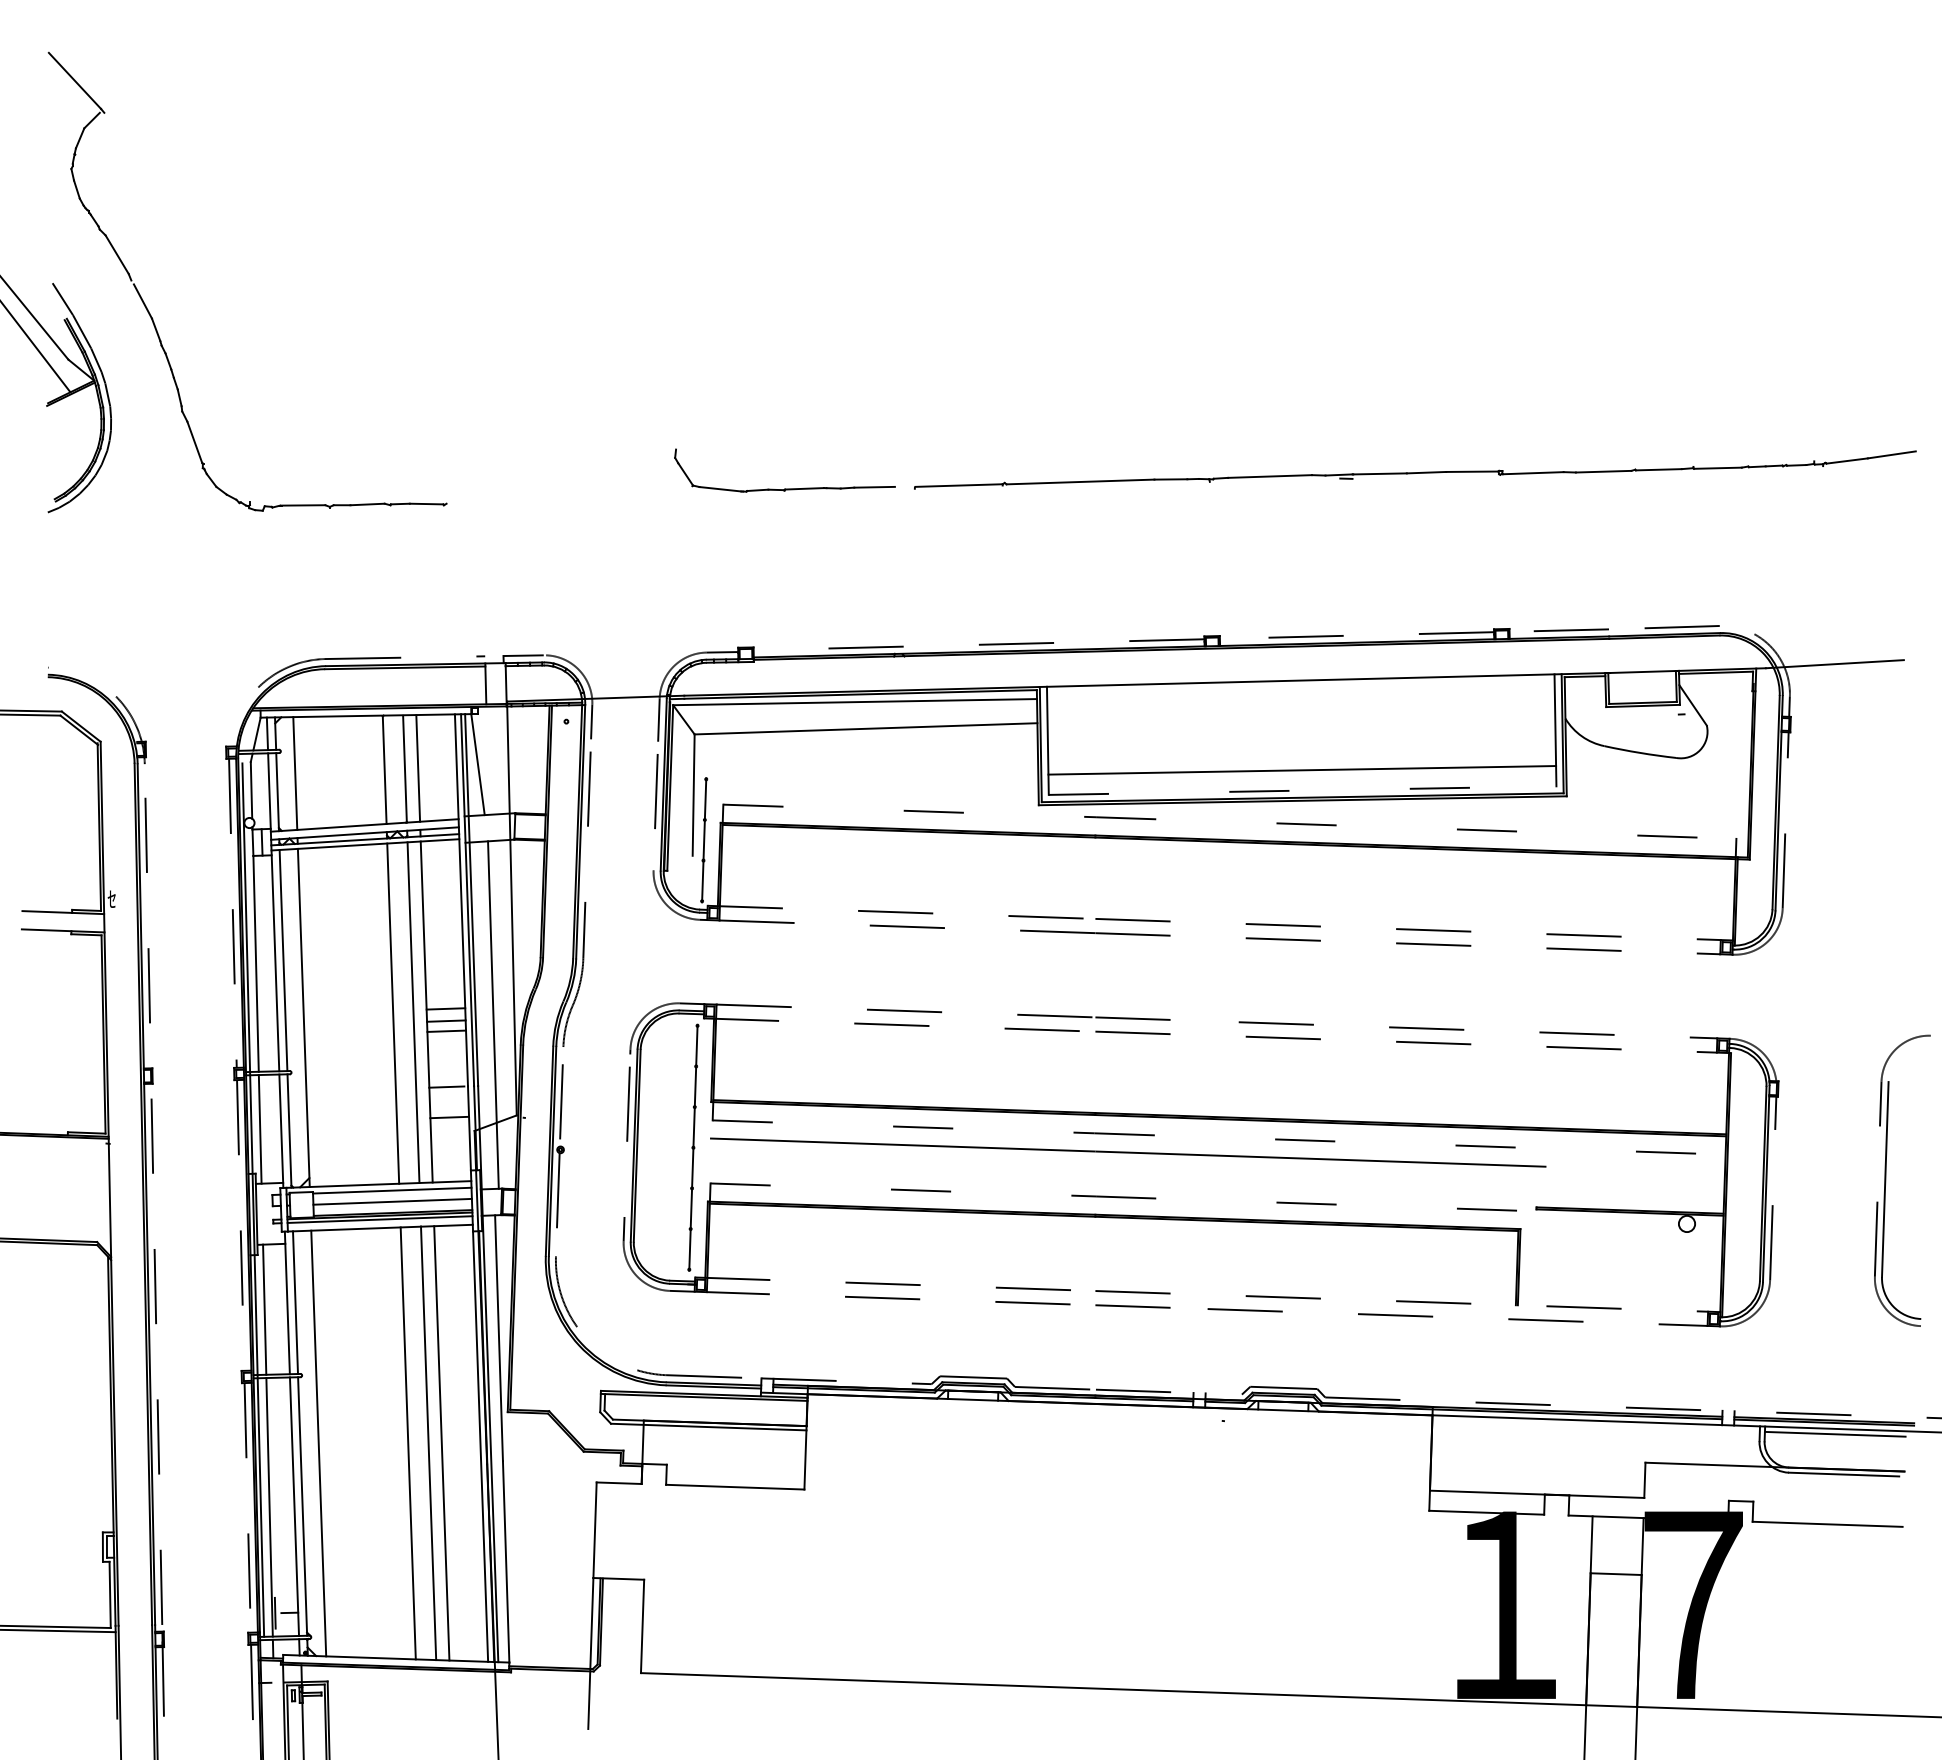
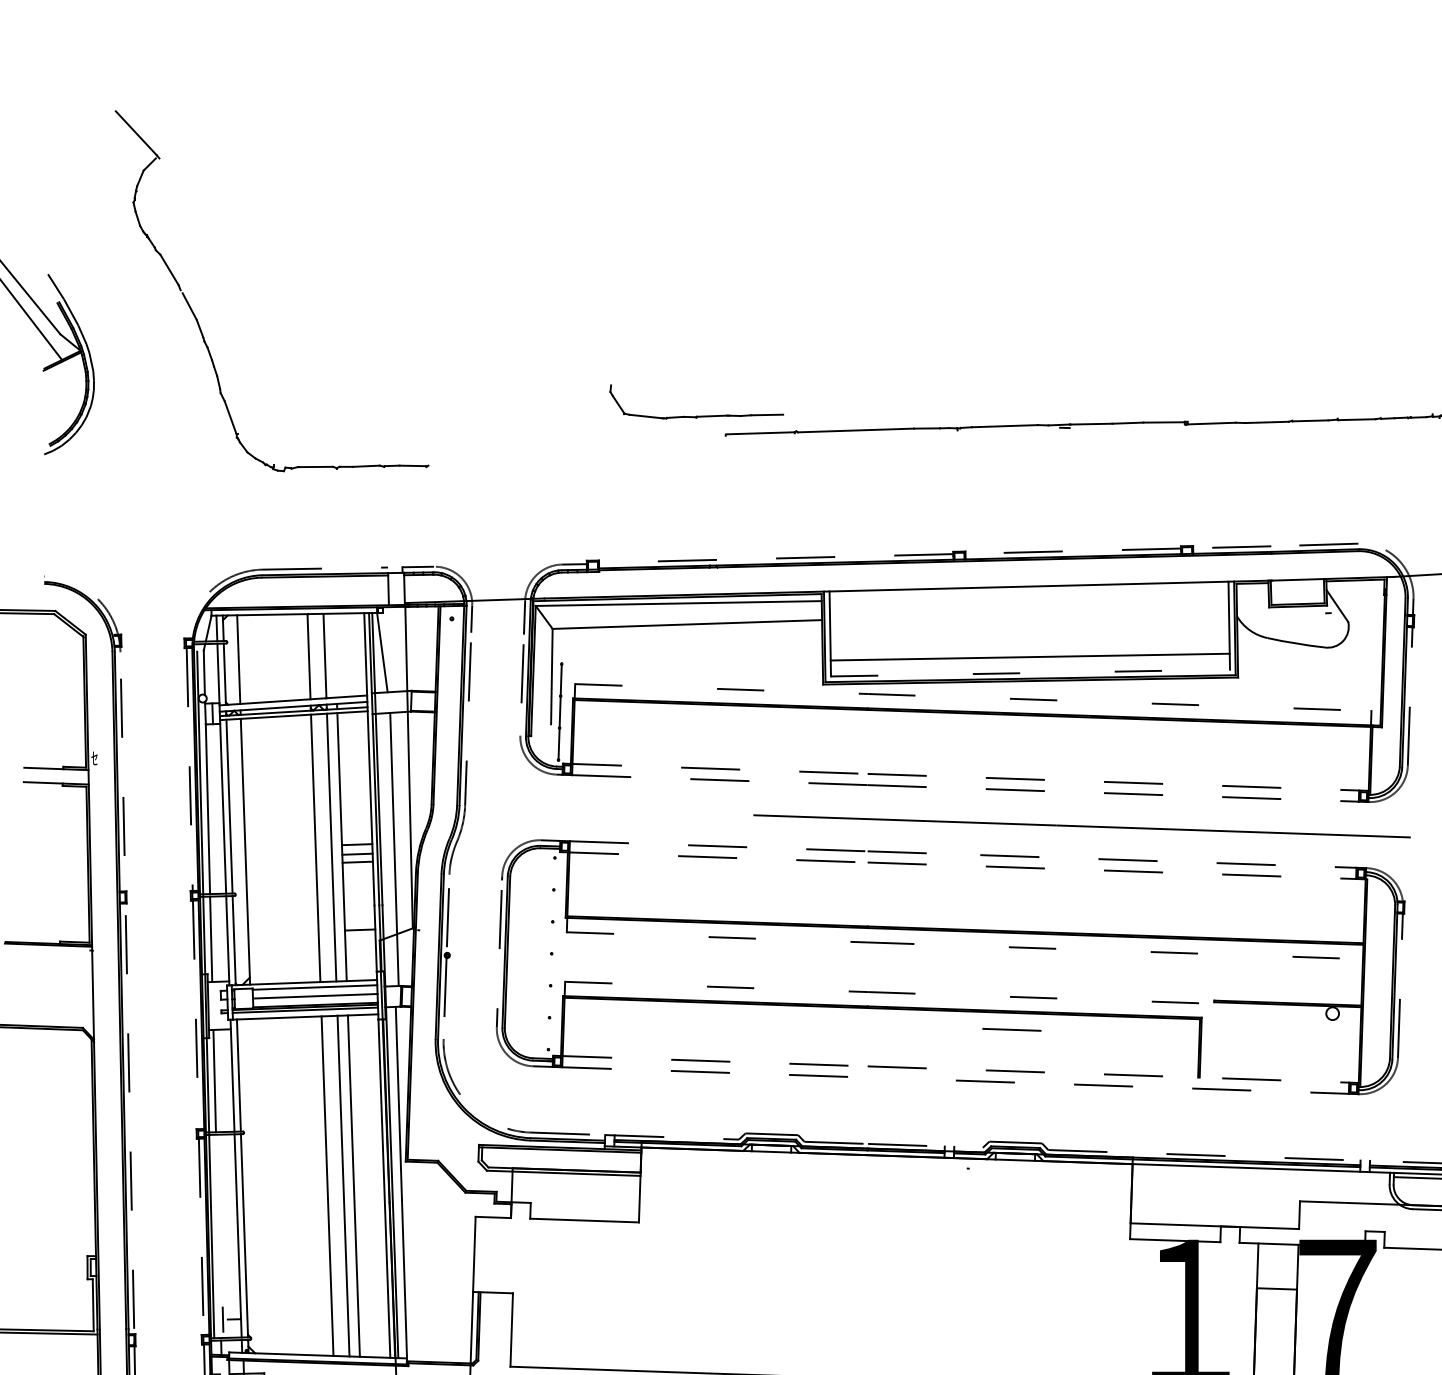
part: (153, 318) -> (198, 320), moved
part: (784, 488) -> (696, 415), moved
line: (418, 768) -> (335, 655), removed
line: (446, 1086) -> (357, 905), removed
line: (693, 1147) -> (551, 953), removed
line: (1128, 1152) -> (1082, 826), moved
line: (1132, 1306) -> (1011, 1029), moved
line: (318, 1443) -> (257, 1186), removed
line: (269, 1507) -> (218, 1236), removed

